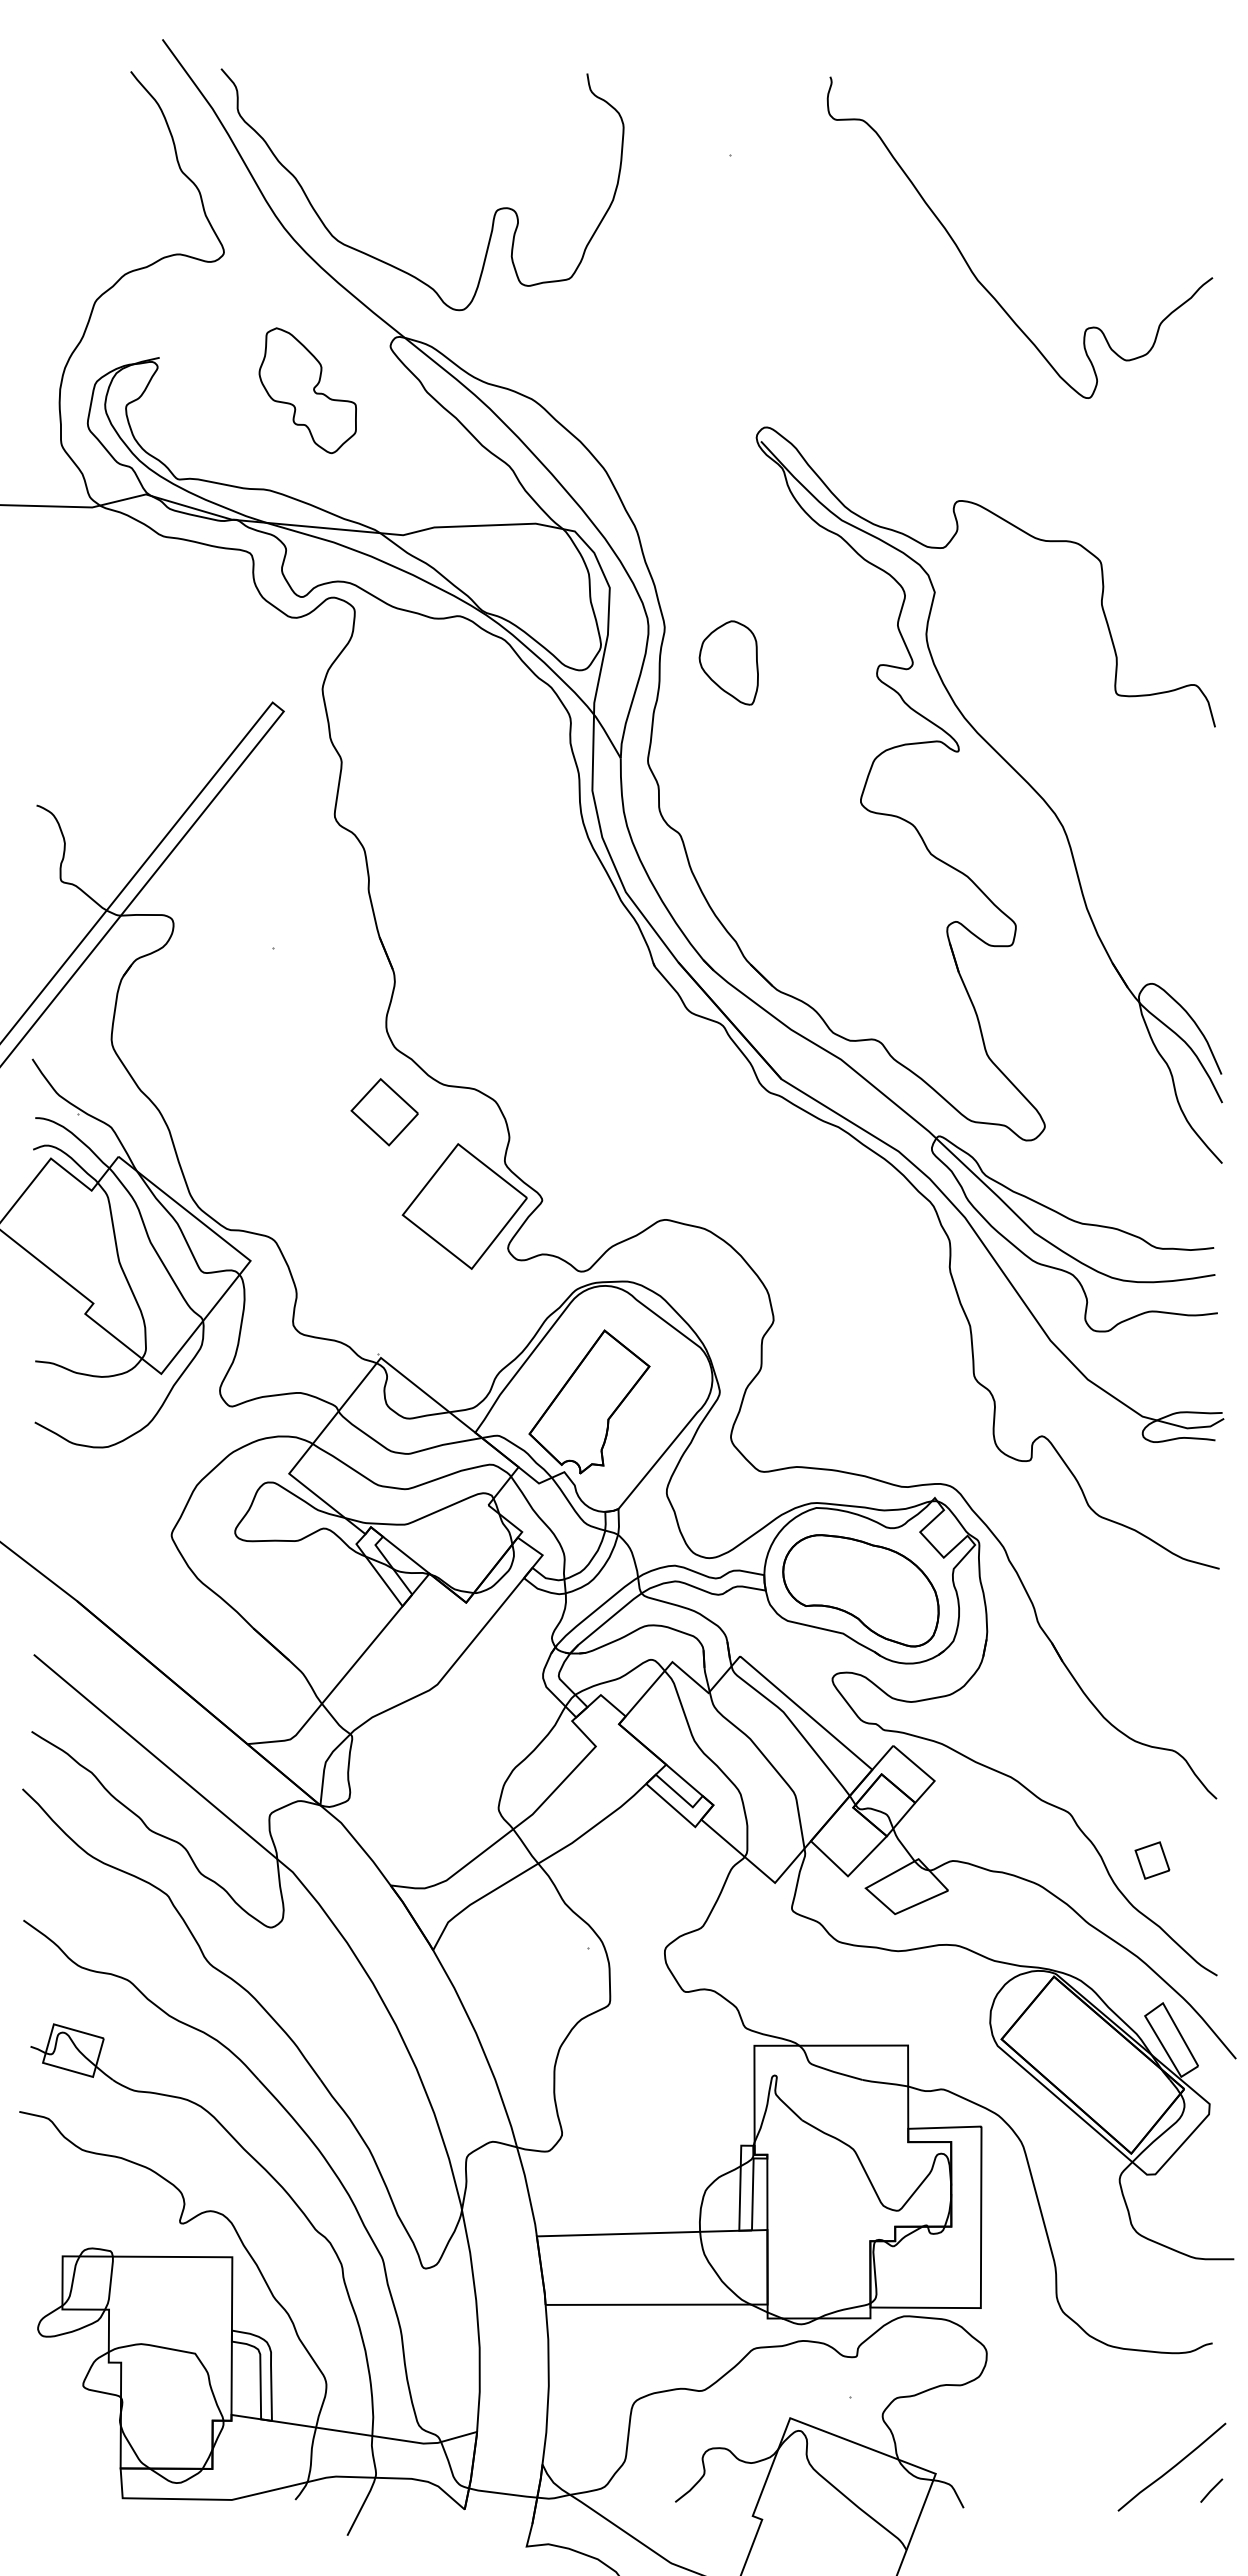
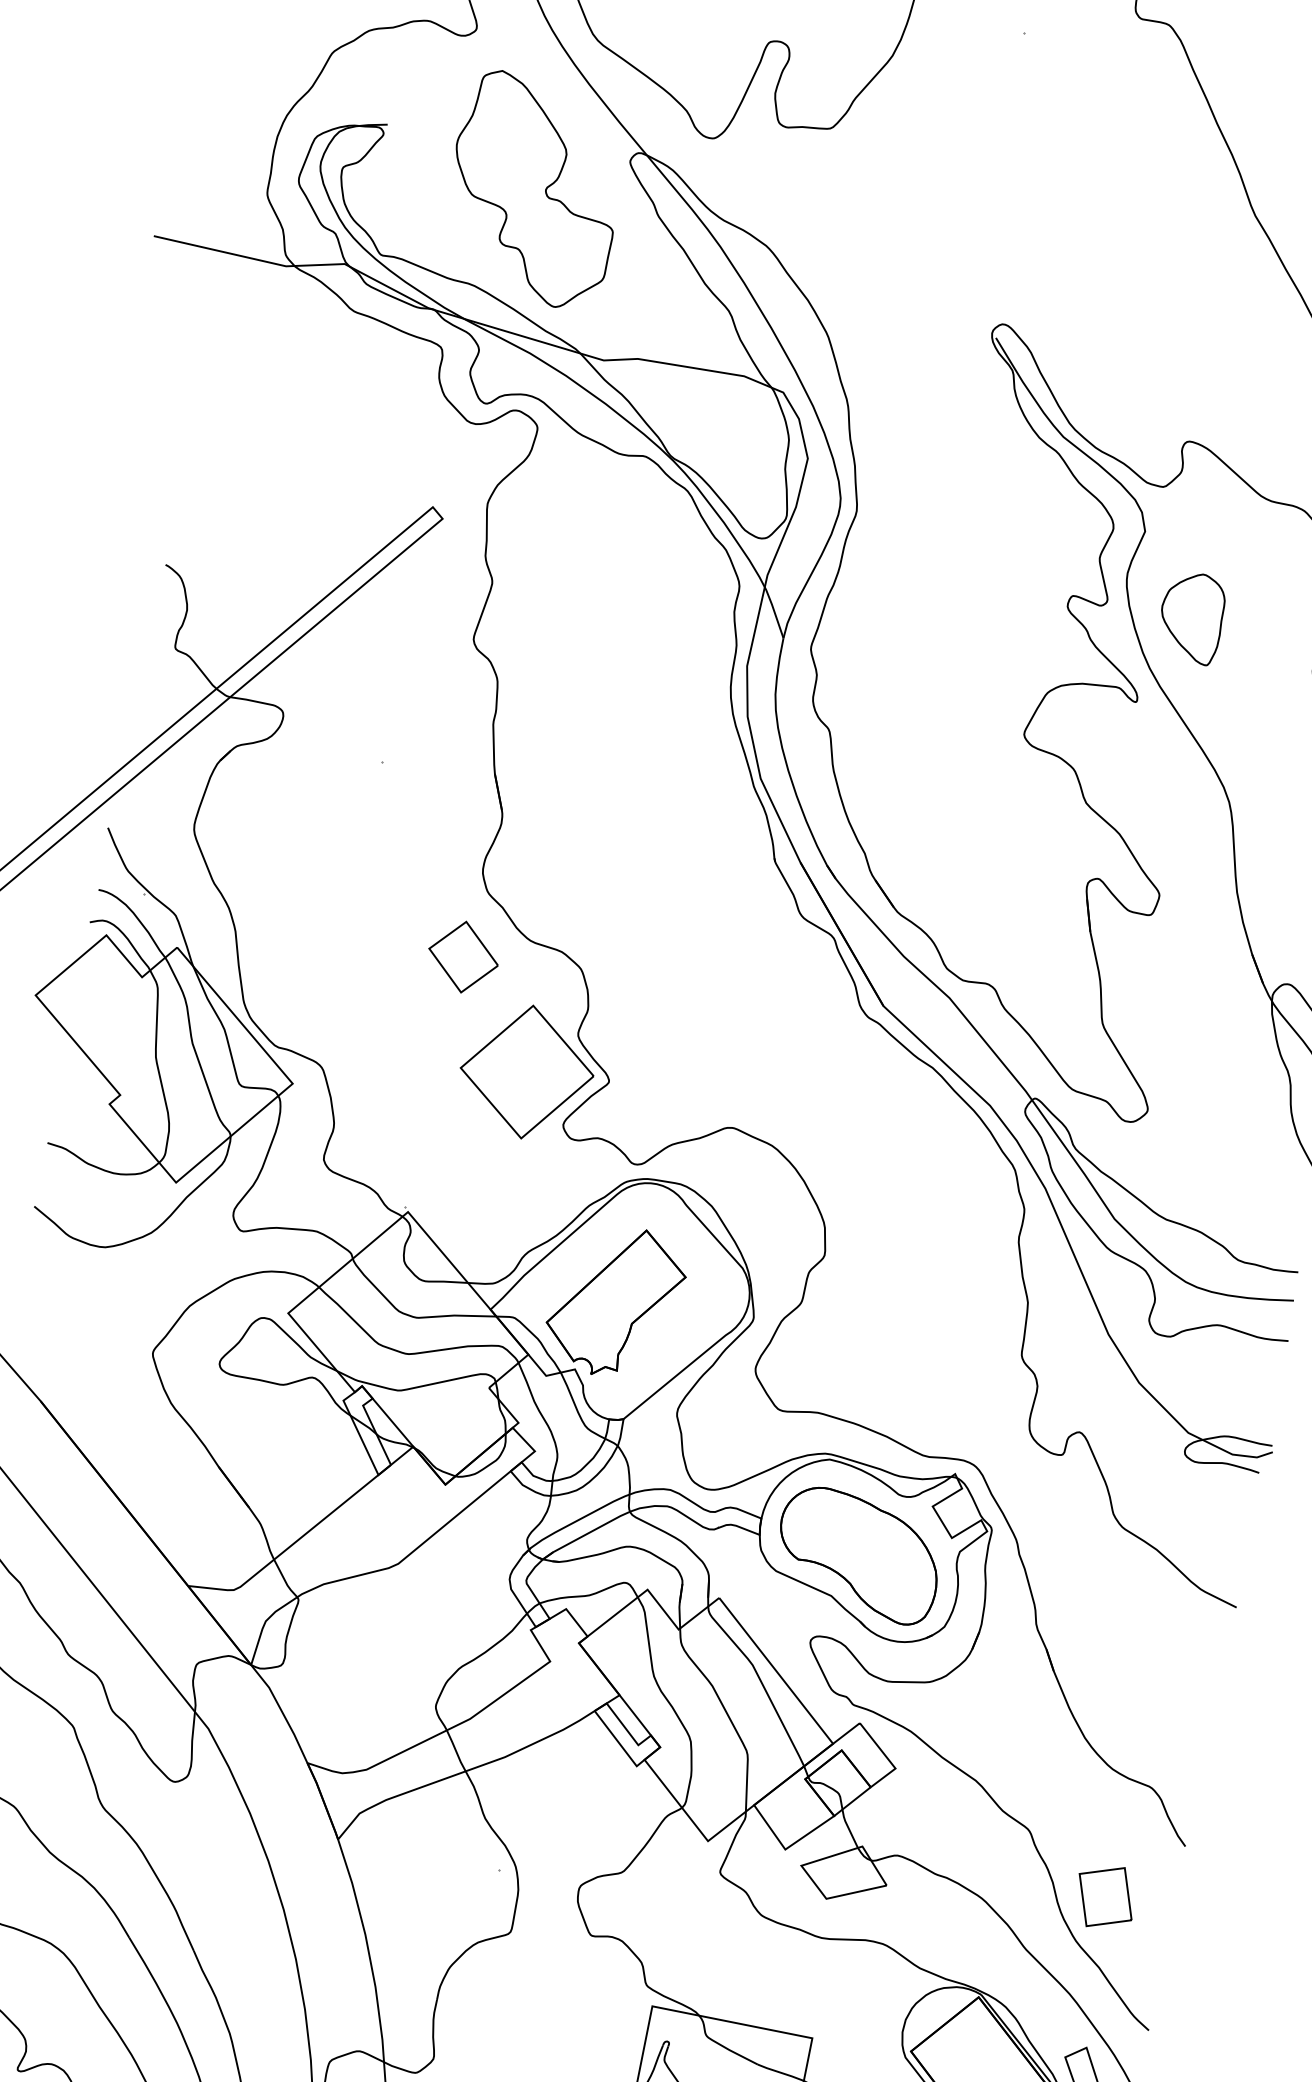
part: (307, 390) -> (534, 189), size x1.67
part: (728, 662) -> (1191, 616), moved
part: (1152, 1860) -> (1105, 1896), size x1.67

